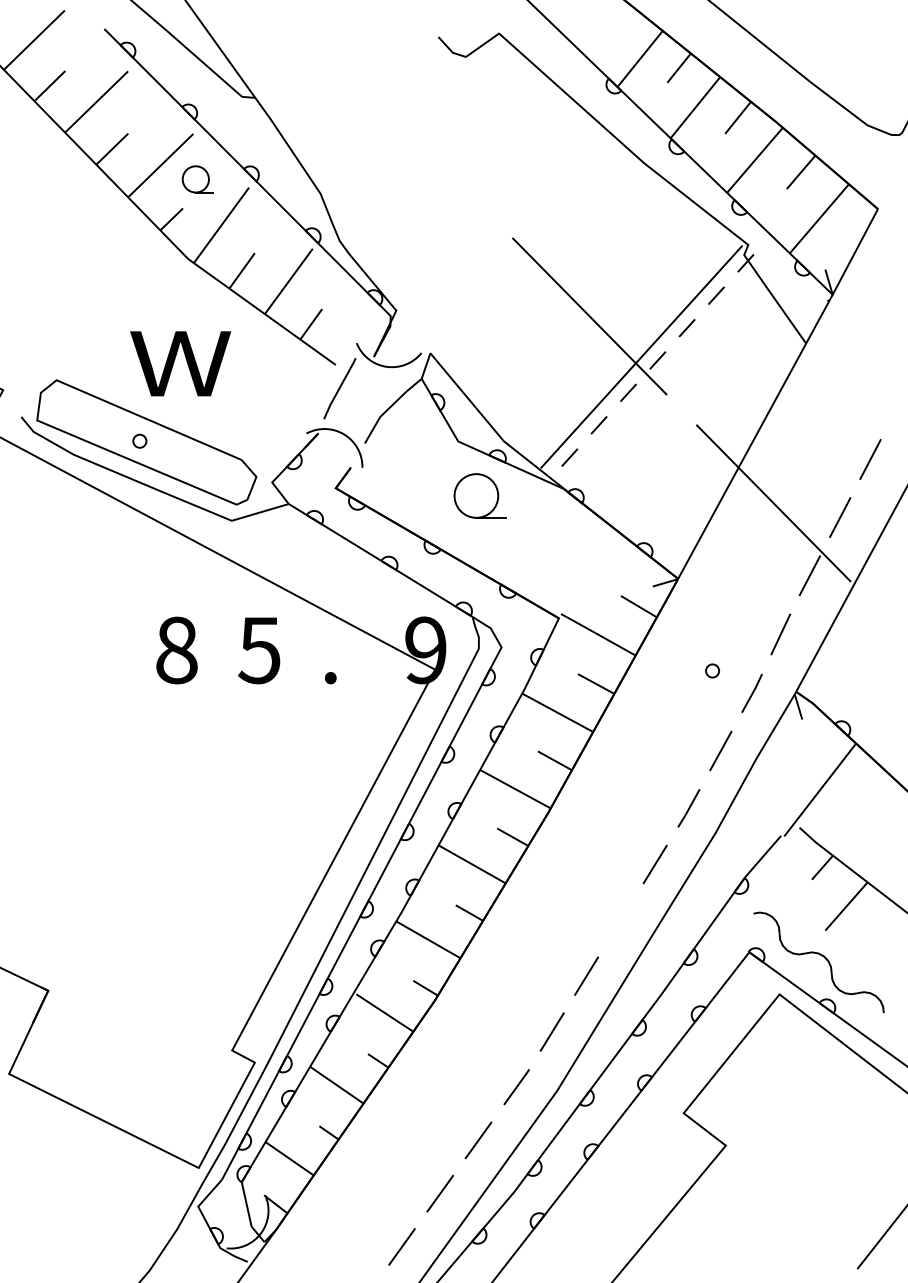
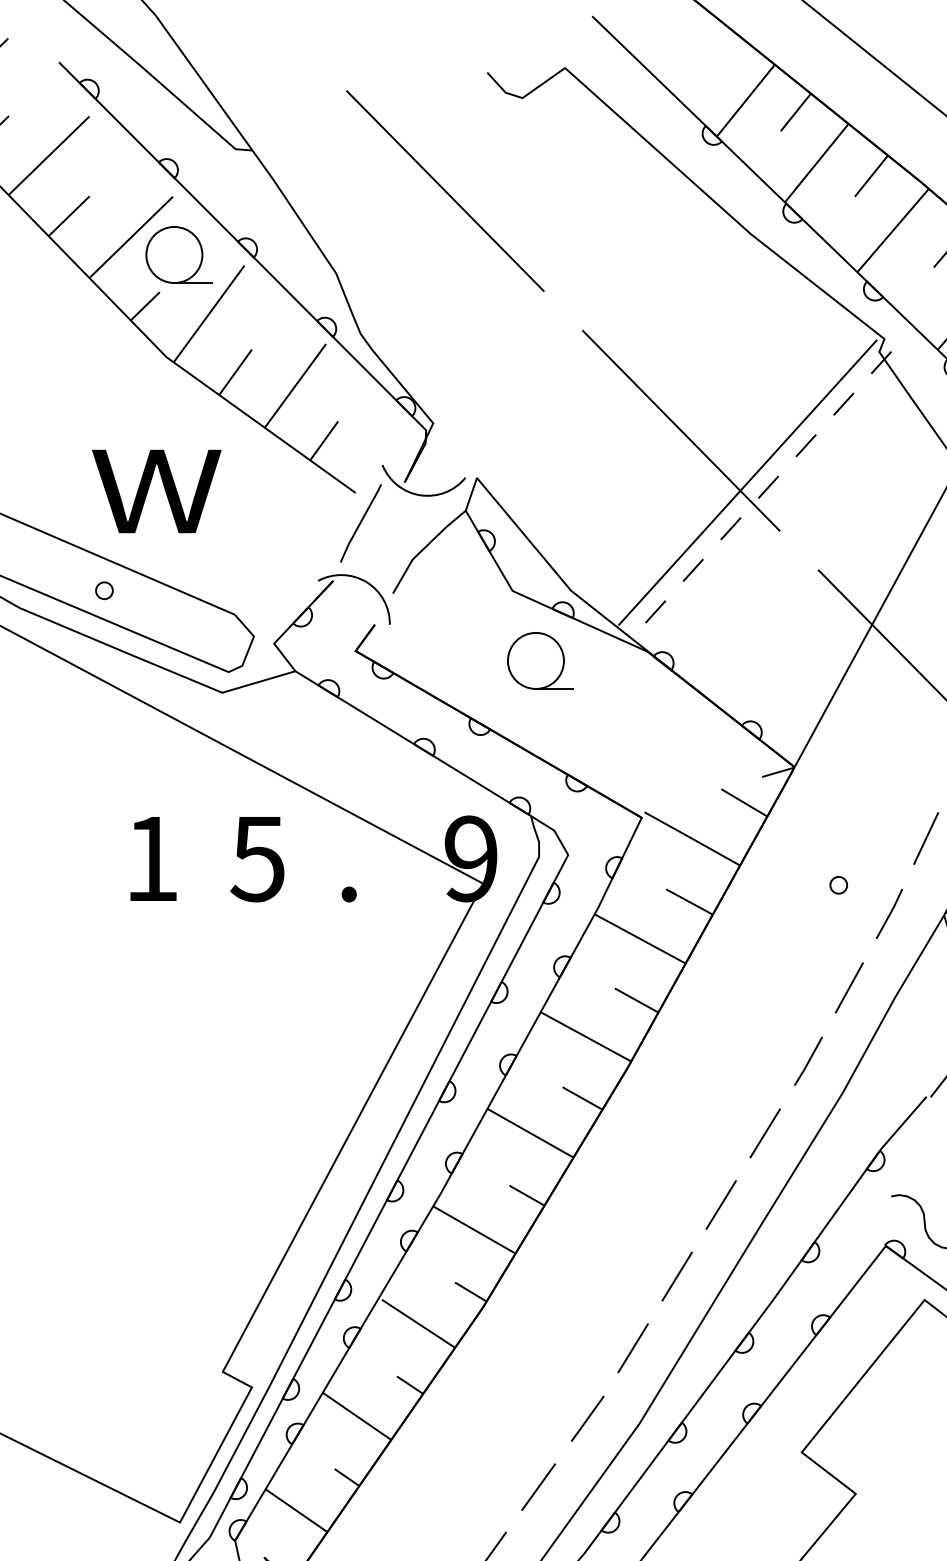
line: (405, 129) -> (445, 191), added
part: (197, 179) -> (178, 255), size x1.67
text: (176, 650) -> (151, 859), 8 -> 1
line: (620, 919) -> (720, 1203), added

